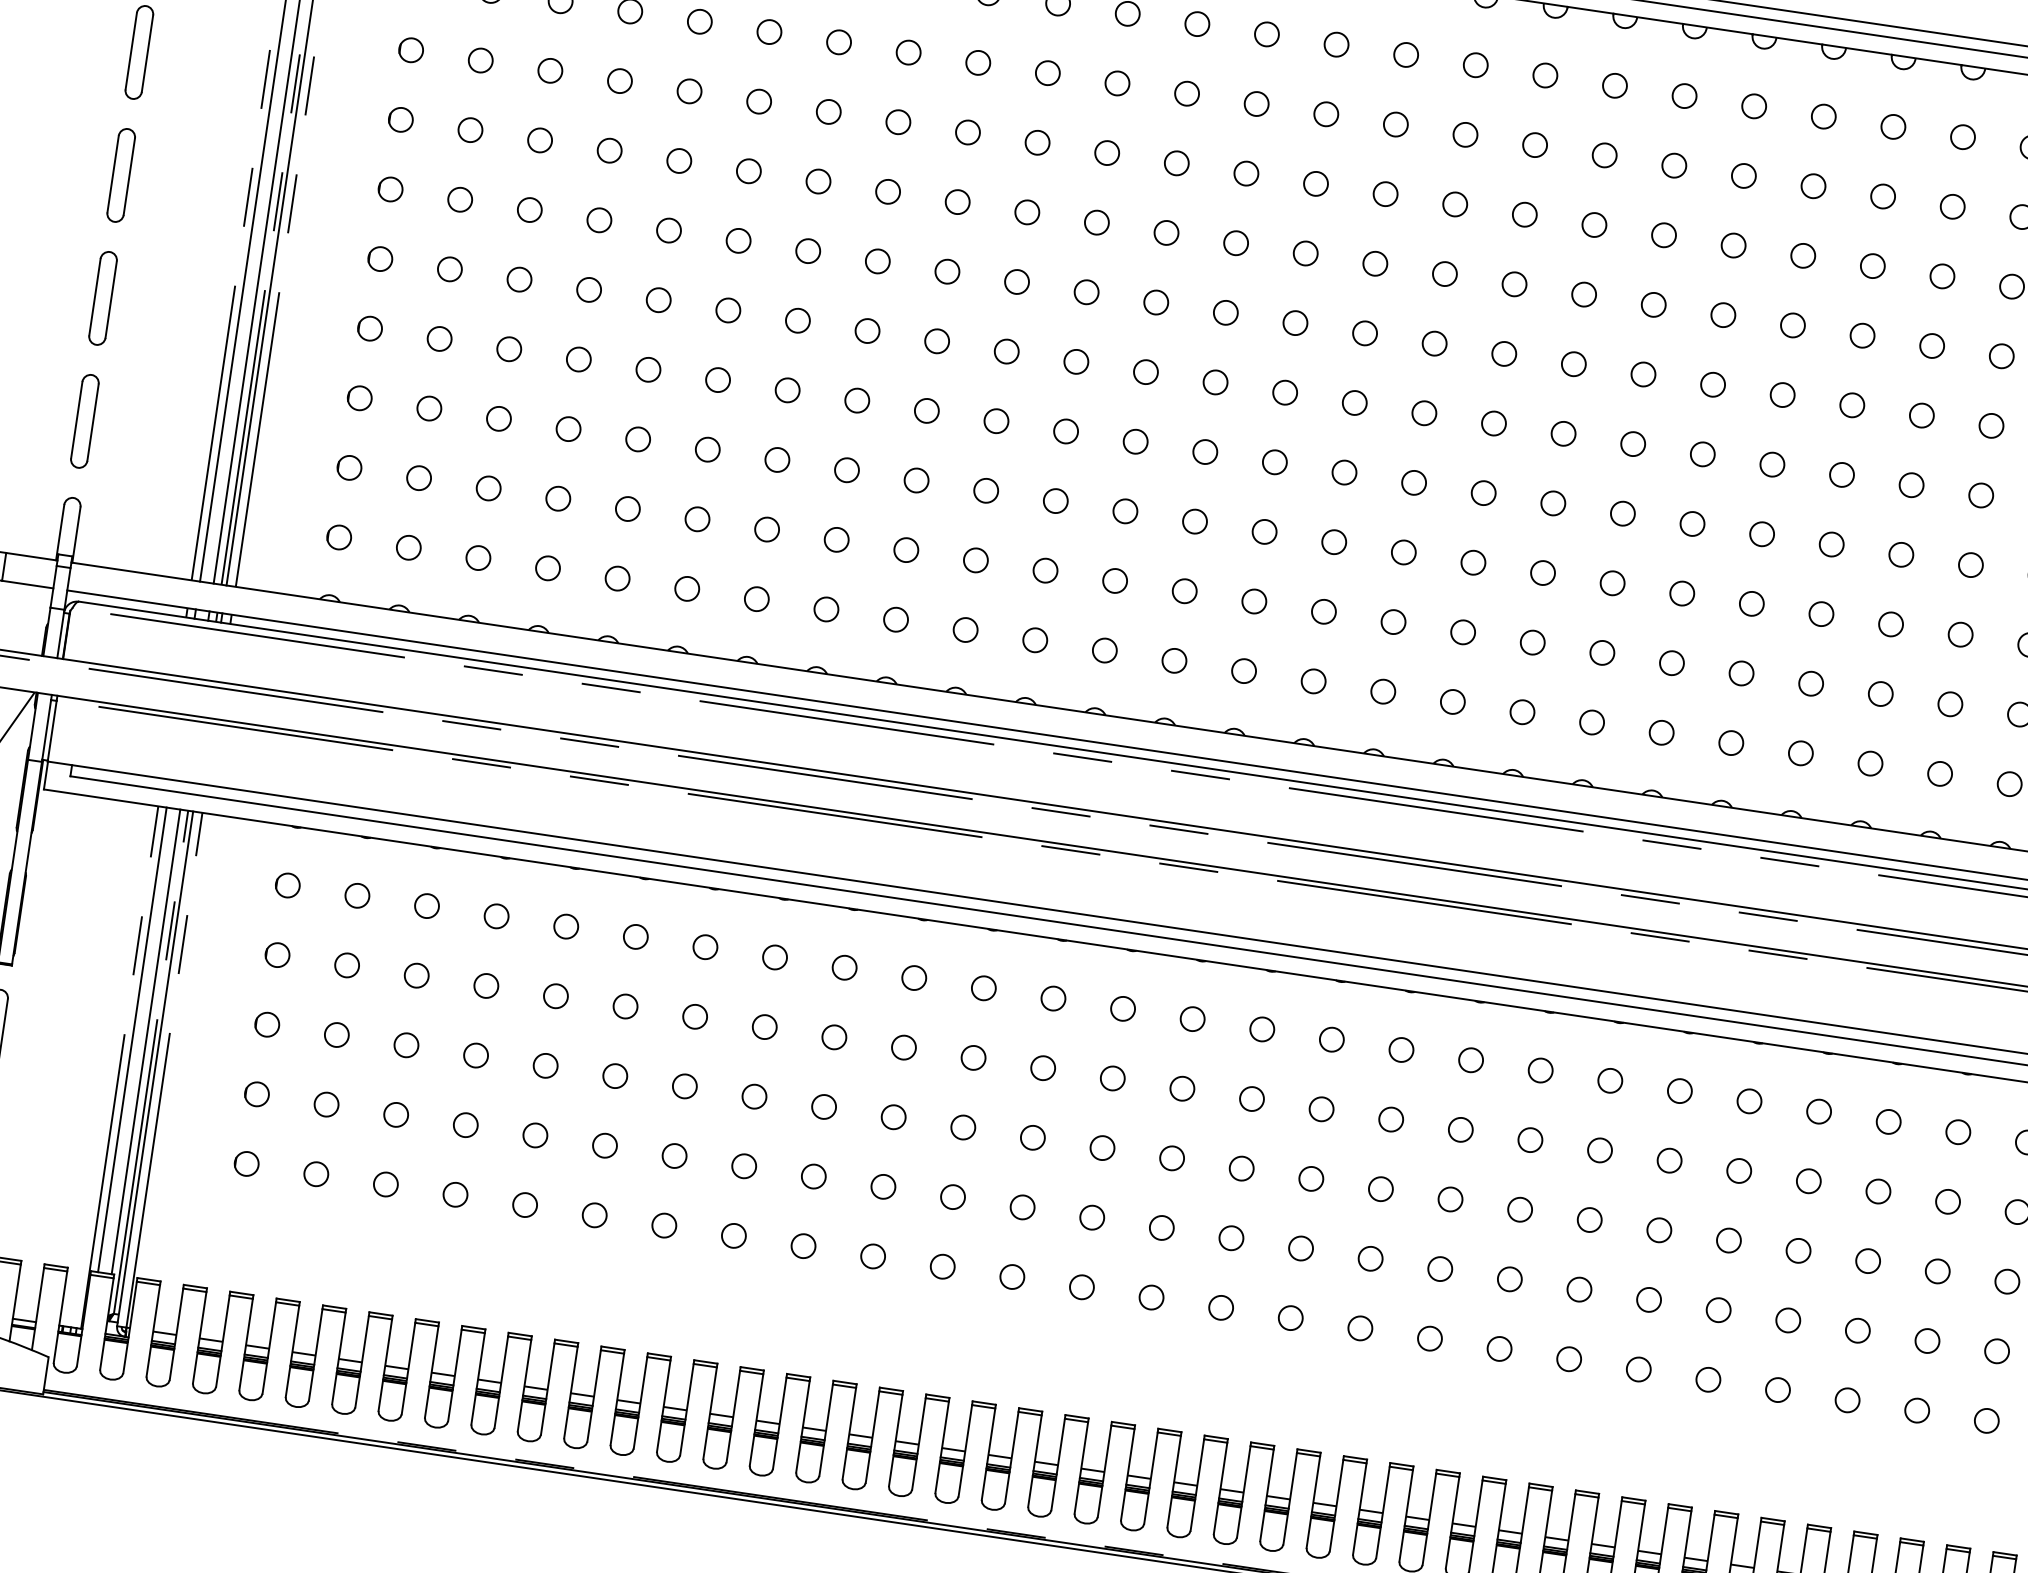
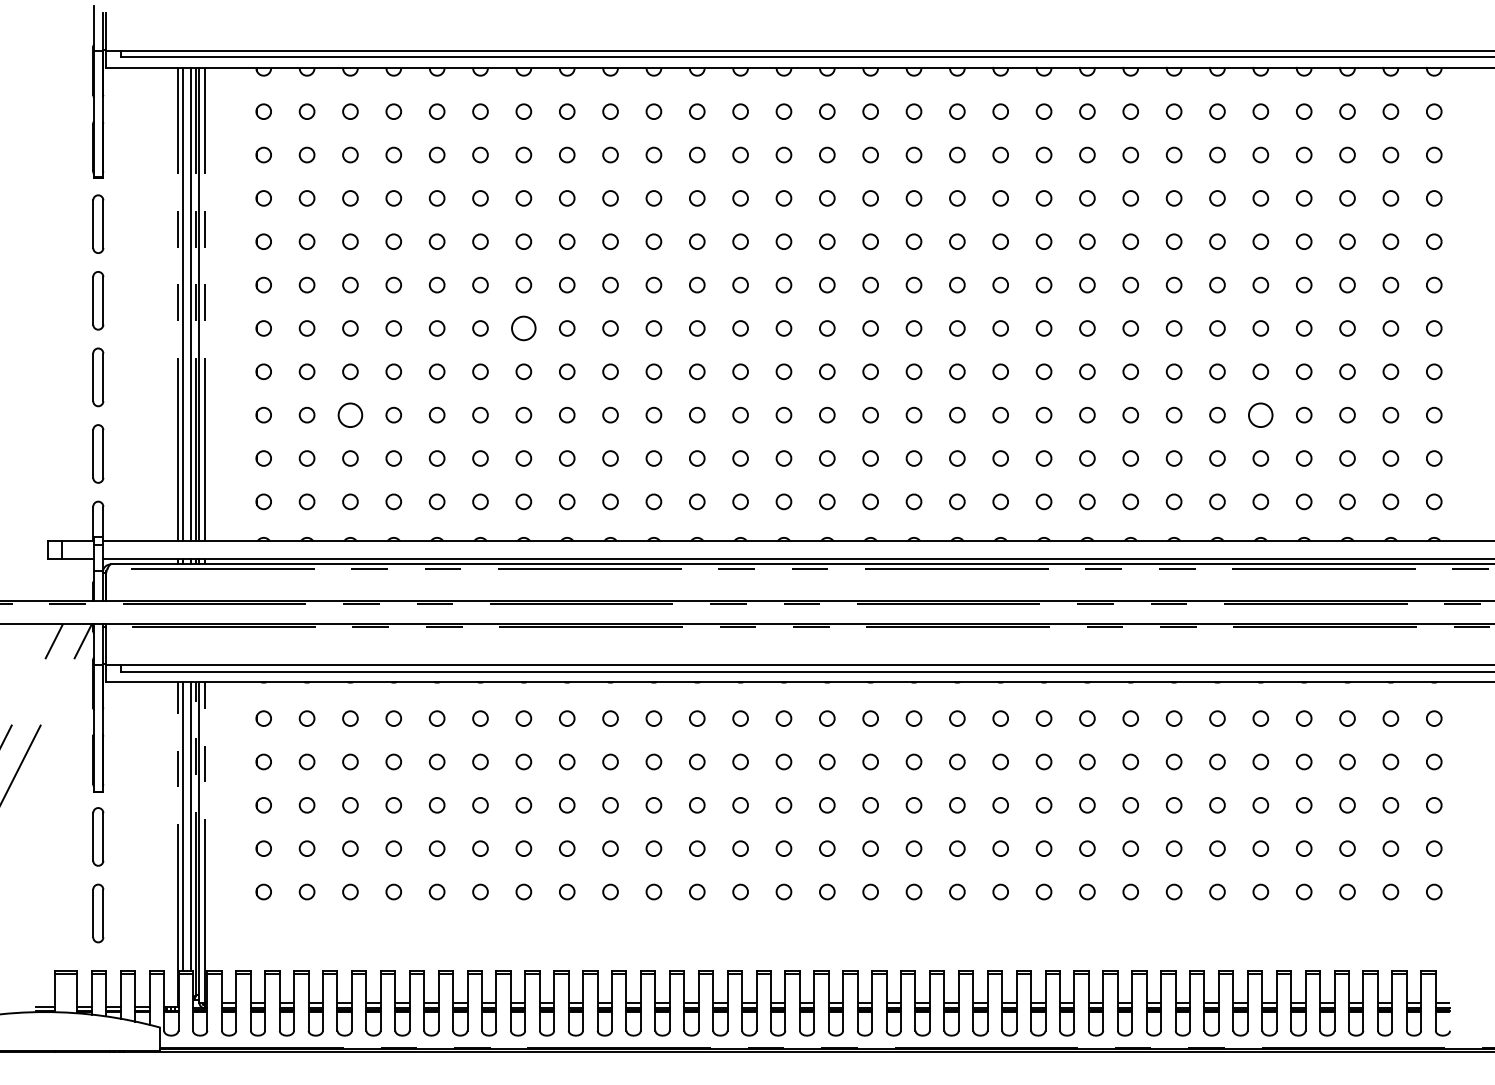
circle: (797, 320) -> (523, 328), size x1.6
circle: (499, 417) -> (350, 414), size x1.6
circle: (1960, 633) -> (1260, 414), size x1.6

